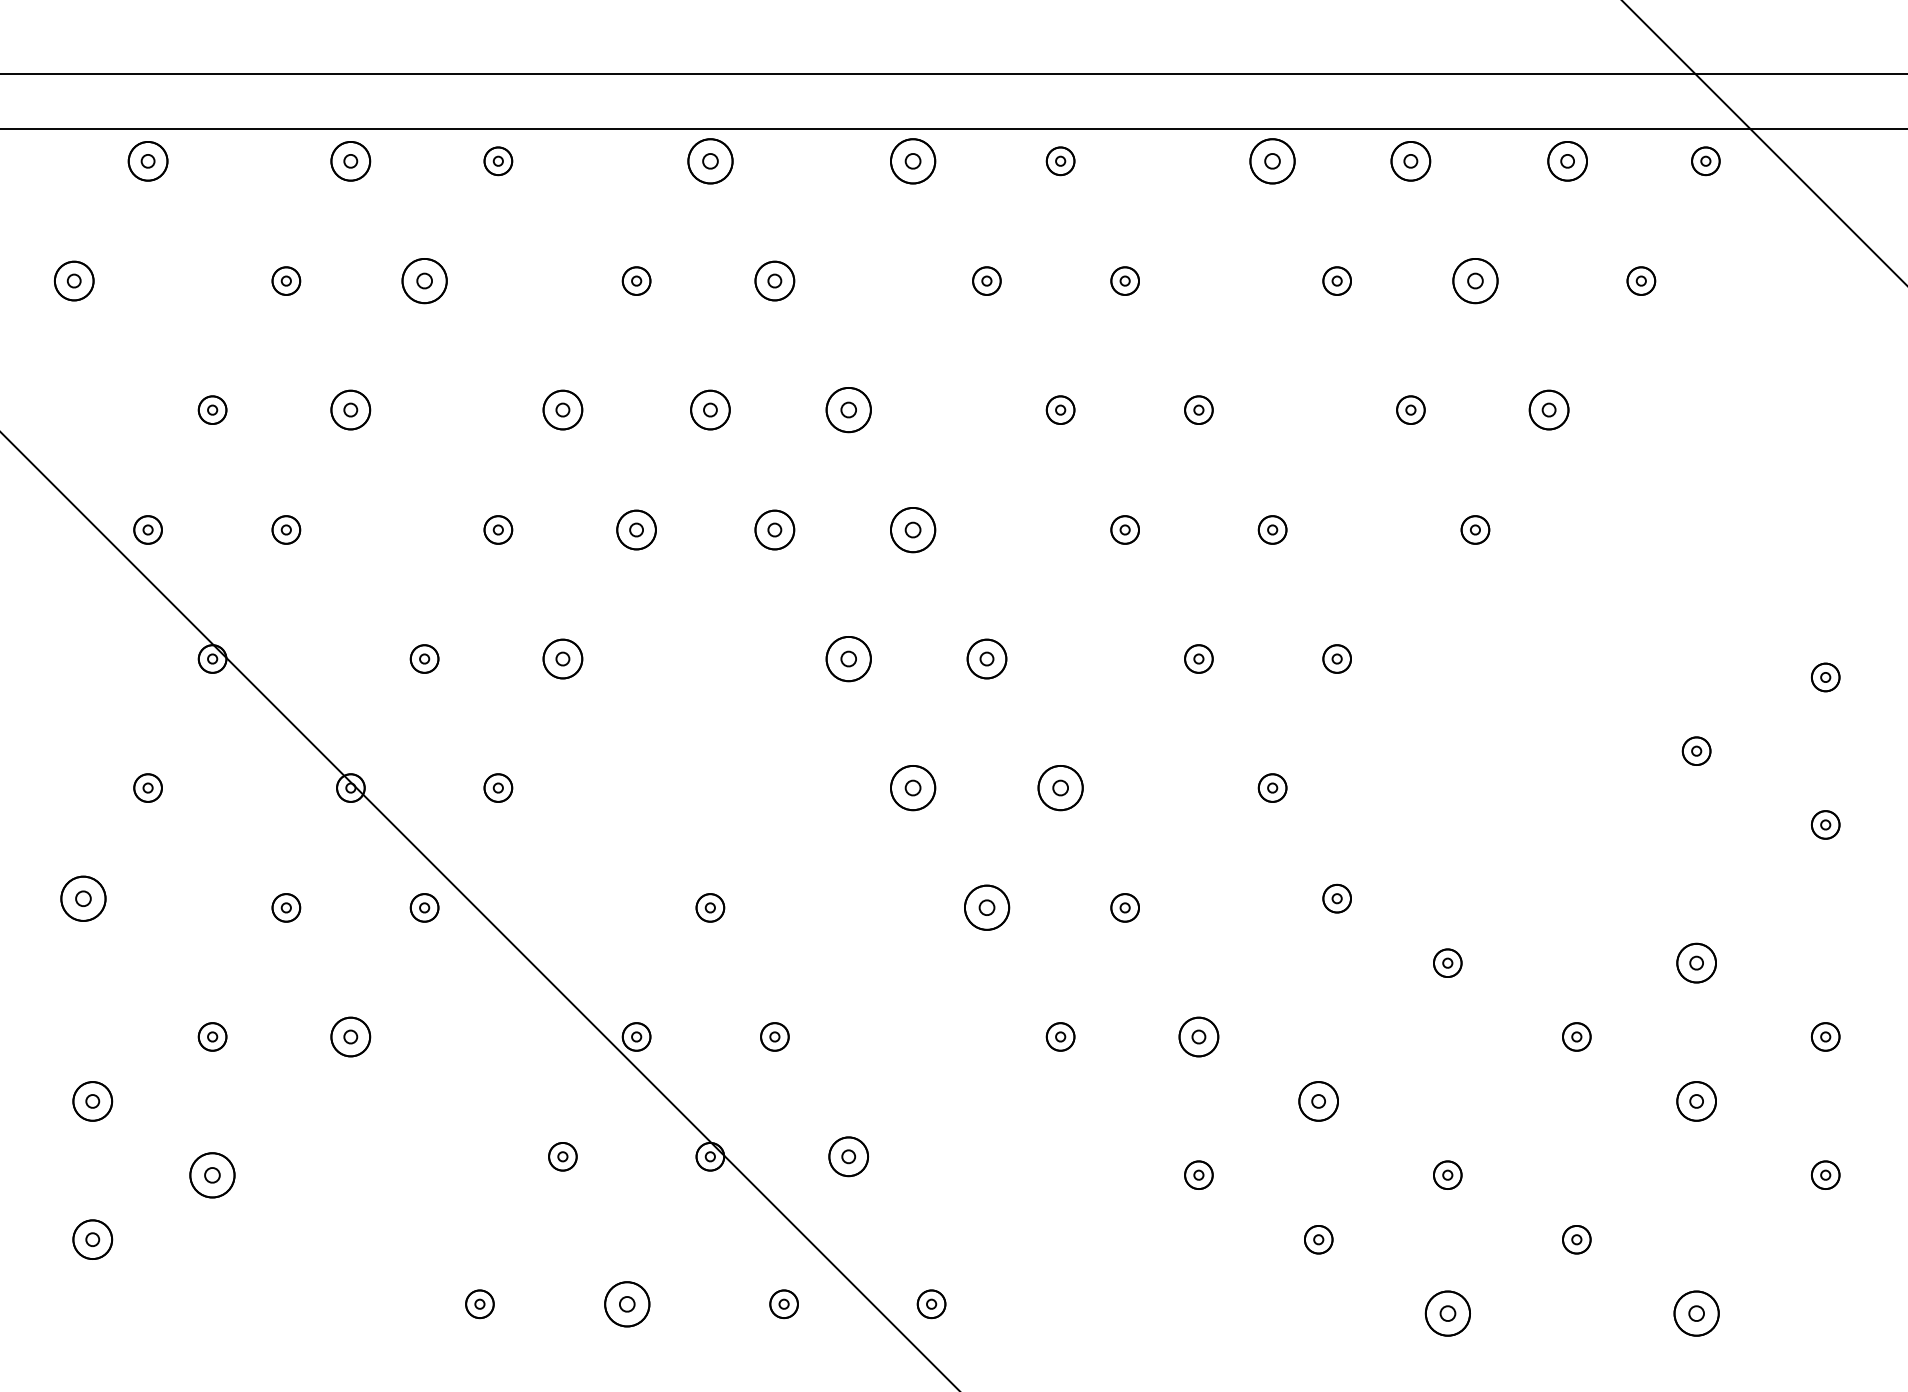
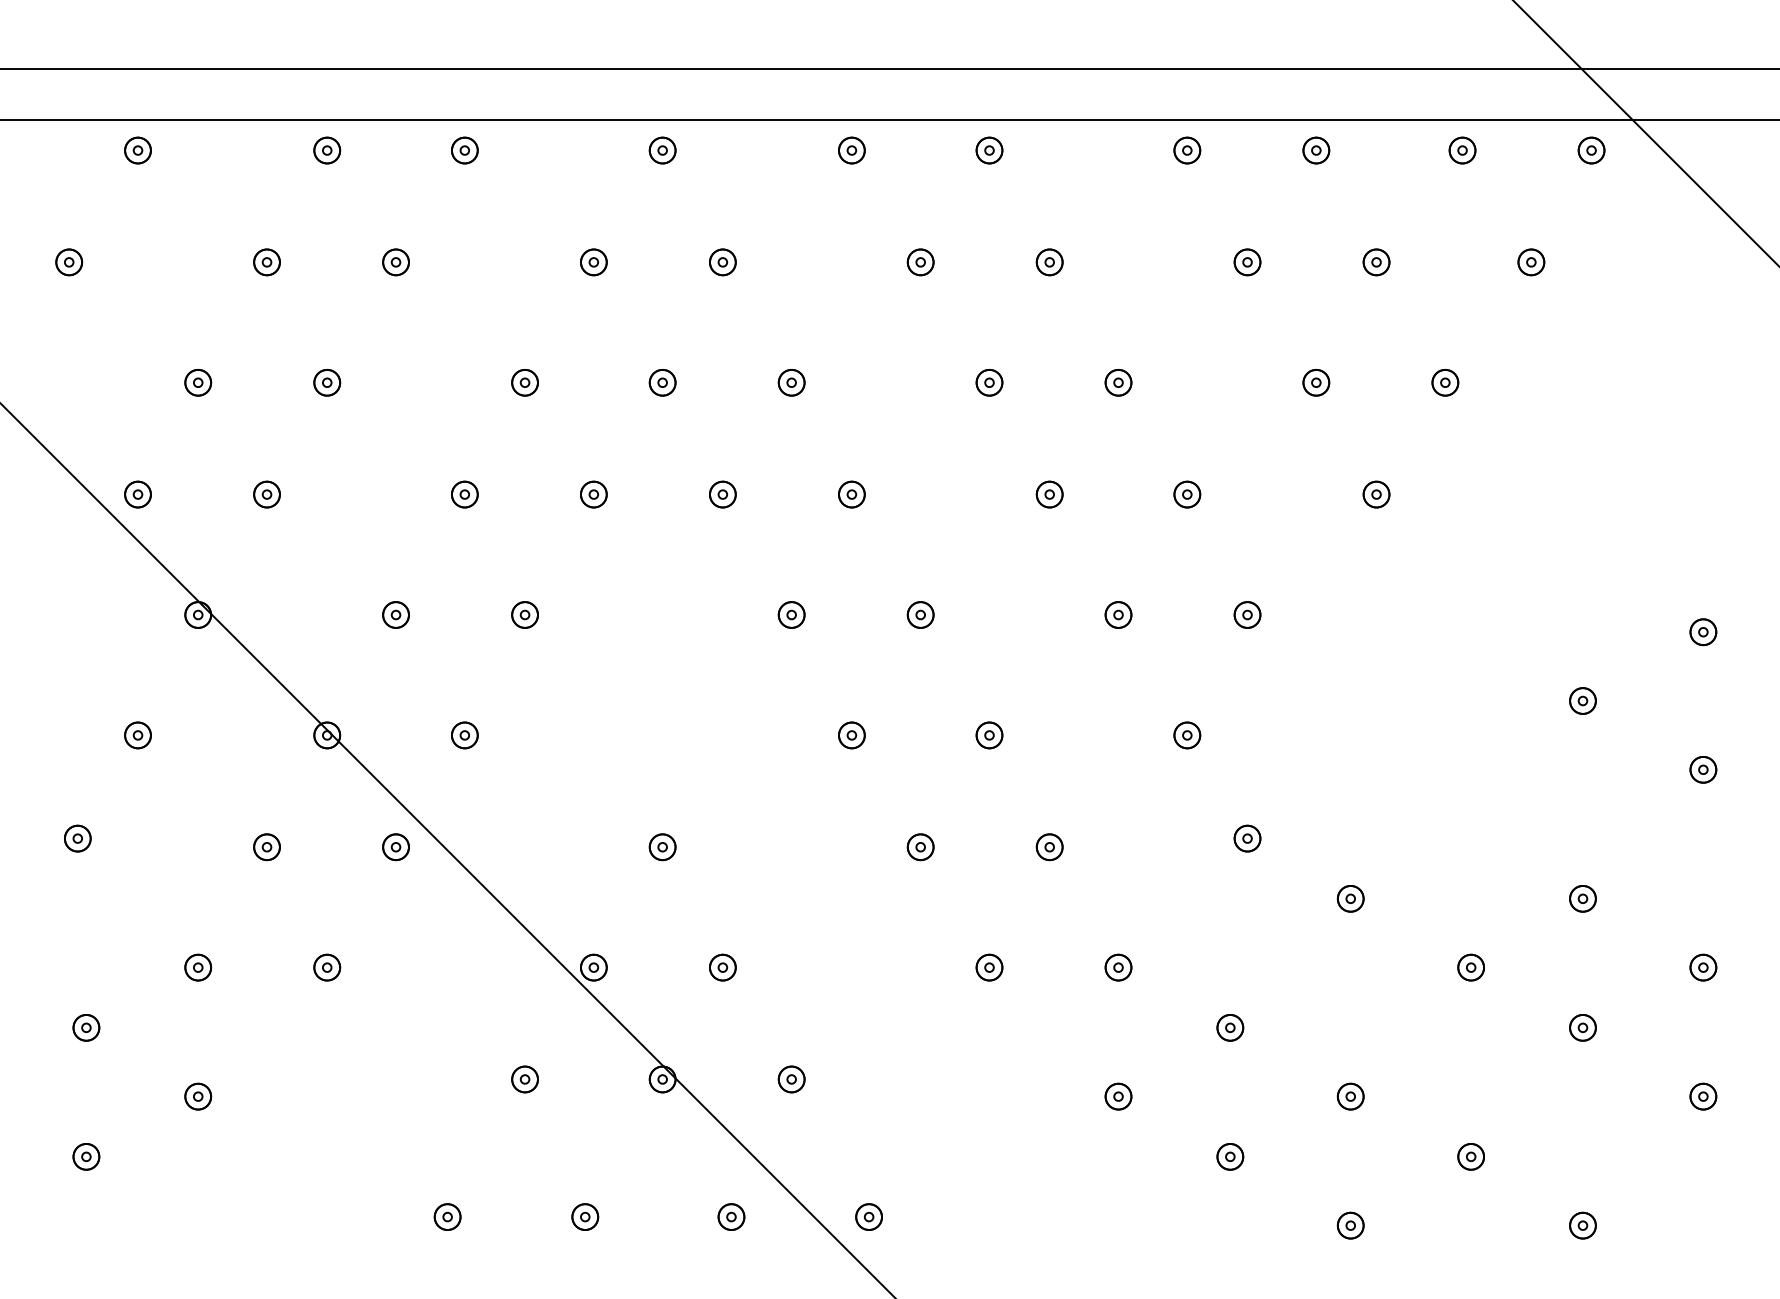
part: (147, 161) -> (137, 150), size x0.71
part: (351, 161) -> (327, 150), size x0.71
part: (710, 161) -> (662, 150), size x0.62
part: (912, 161) -> (851, 150), size x0.62
part: (1272, 161) -> (1187, 150), size x0.62
part: (1411, 161) -> (1316, 150), size x0.71
part: (1567, 161) -> (1462, 150), size x0.71
part: (74, 281) -> (69, 262), size x0.71
part: (424, 281) -> (395, 262), size x0.62
part: (774, 281) -> (722, 262), size x0.71
part: (1475, 281) -> (1376, 262), size x0.62
part: (351, 409) -> (327, 382), size x0.71
part: (562, 409) -> (524, 382), size x0.71
part: (710, 409) -> (662, 382), size x0.71
part: (848, 409) -> (791, 382), size x0.62
part: (1549, 409) -> (1445, 382), size x0.71
part: (636, 529) -> (593, 494), size x0.71
part: (774, 529) -> (722, 494), size x0.71
part: (912, 529) -> (851, 494), size x0.62
part: (562, 658) -> (524, 614), size x0.71
part: (848, 658) -> (791, 614), size x0.62
part: (986, 658) -> (920, 614), size x0.71
part: (912, 788) -> (851, 735), size x0.62
part: (1060, 788) -> (989, 735), size x0.62
part: (83, 898) -> (77, 838), size x0.62
part: (986, 908) -> (920, 847), size x0.62
part: (1696, 962) -> (1582, 898), size x0.71
part: (351, 1036) -> (327, 967), size x0.71
part: (1198, 1036) -> (1118, 967), size x0.71
part: (92, 1101) -> (86, 1027), size x0.71
part: (1318, 1101) -> (1230, 1027), size x0.71
part: (1696, 1101) -> (1582, 1027), size x0.71
part: (848, 1156) -> (791, 1079), size x0.71
part: (212, 1175) -> (198, 1096), size x0.62
part: (92, 1239) -> (86, 1156), size x0.71
part: (627, 1303) -> (585, 1216), size x0.62
part: (1447, 1313) -> (1350, 1225), size x0.62
part: (1696, 1313) -> (1582, 1225), size x0.62

